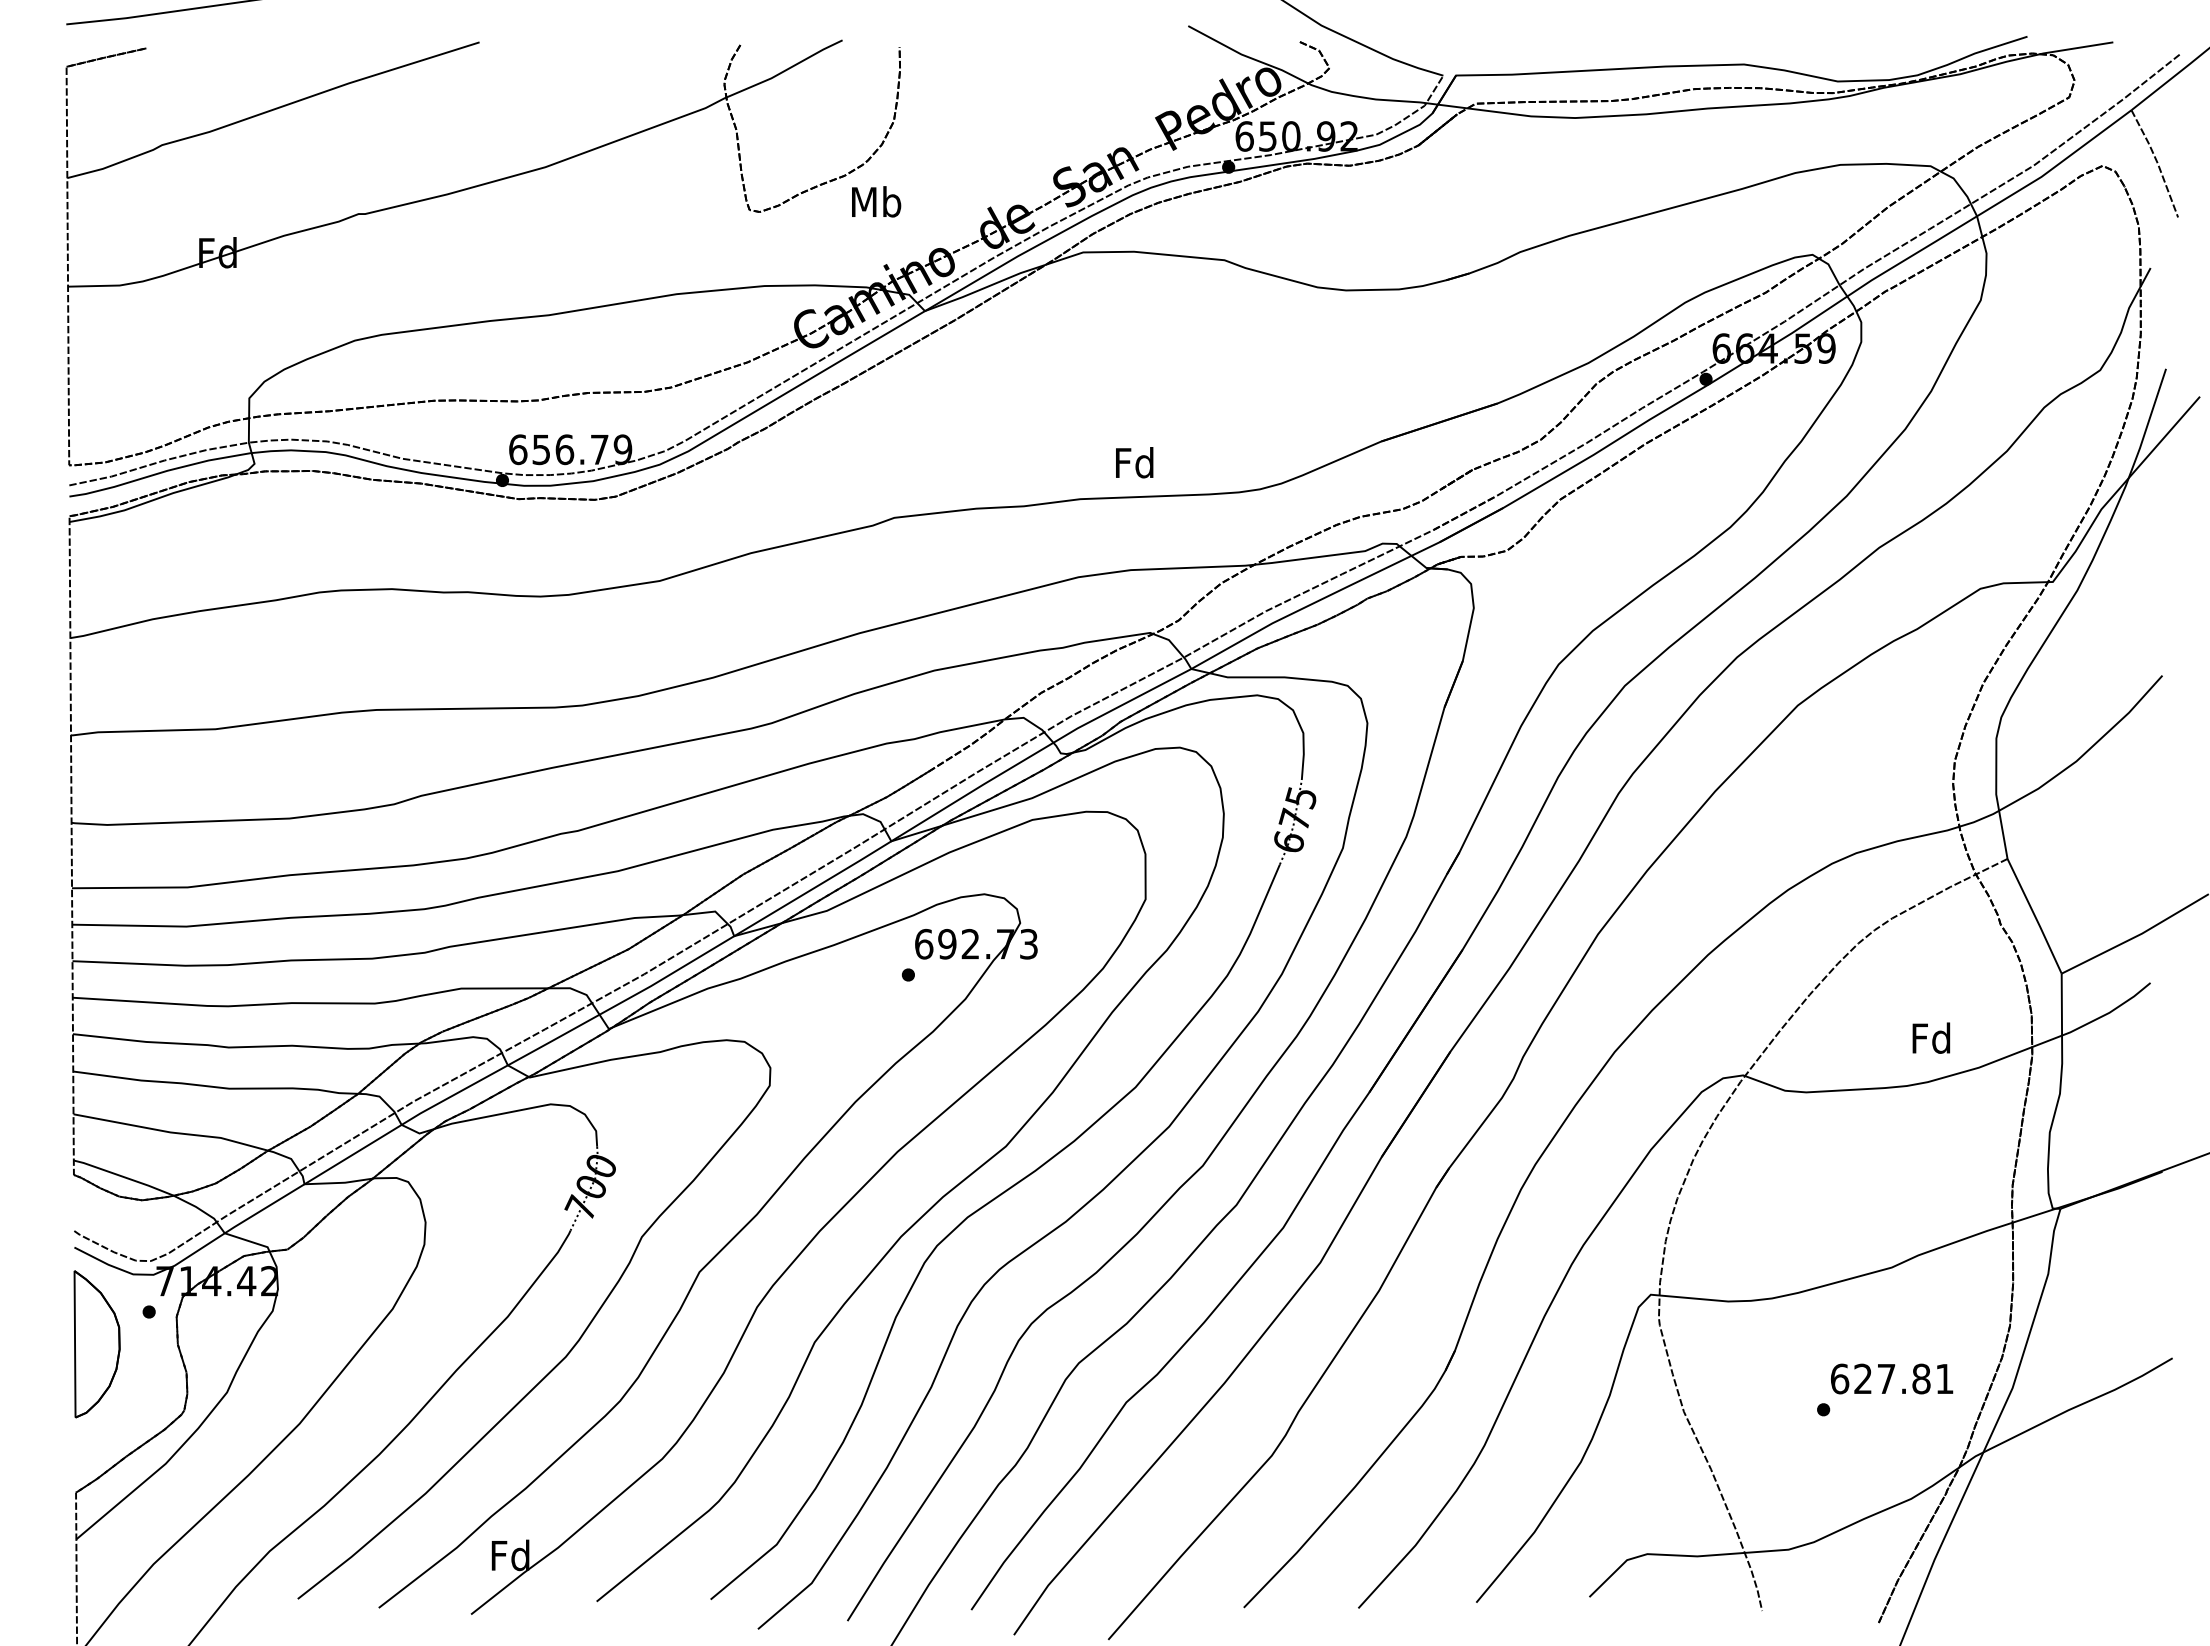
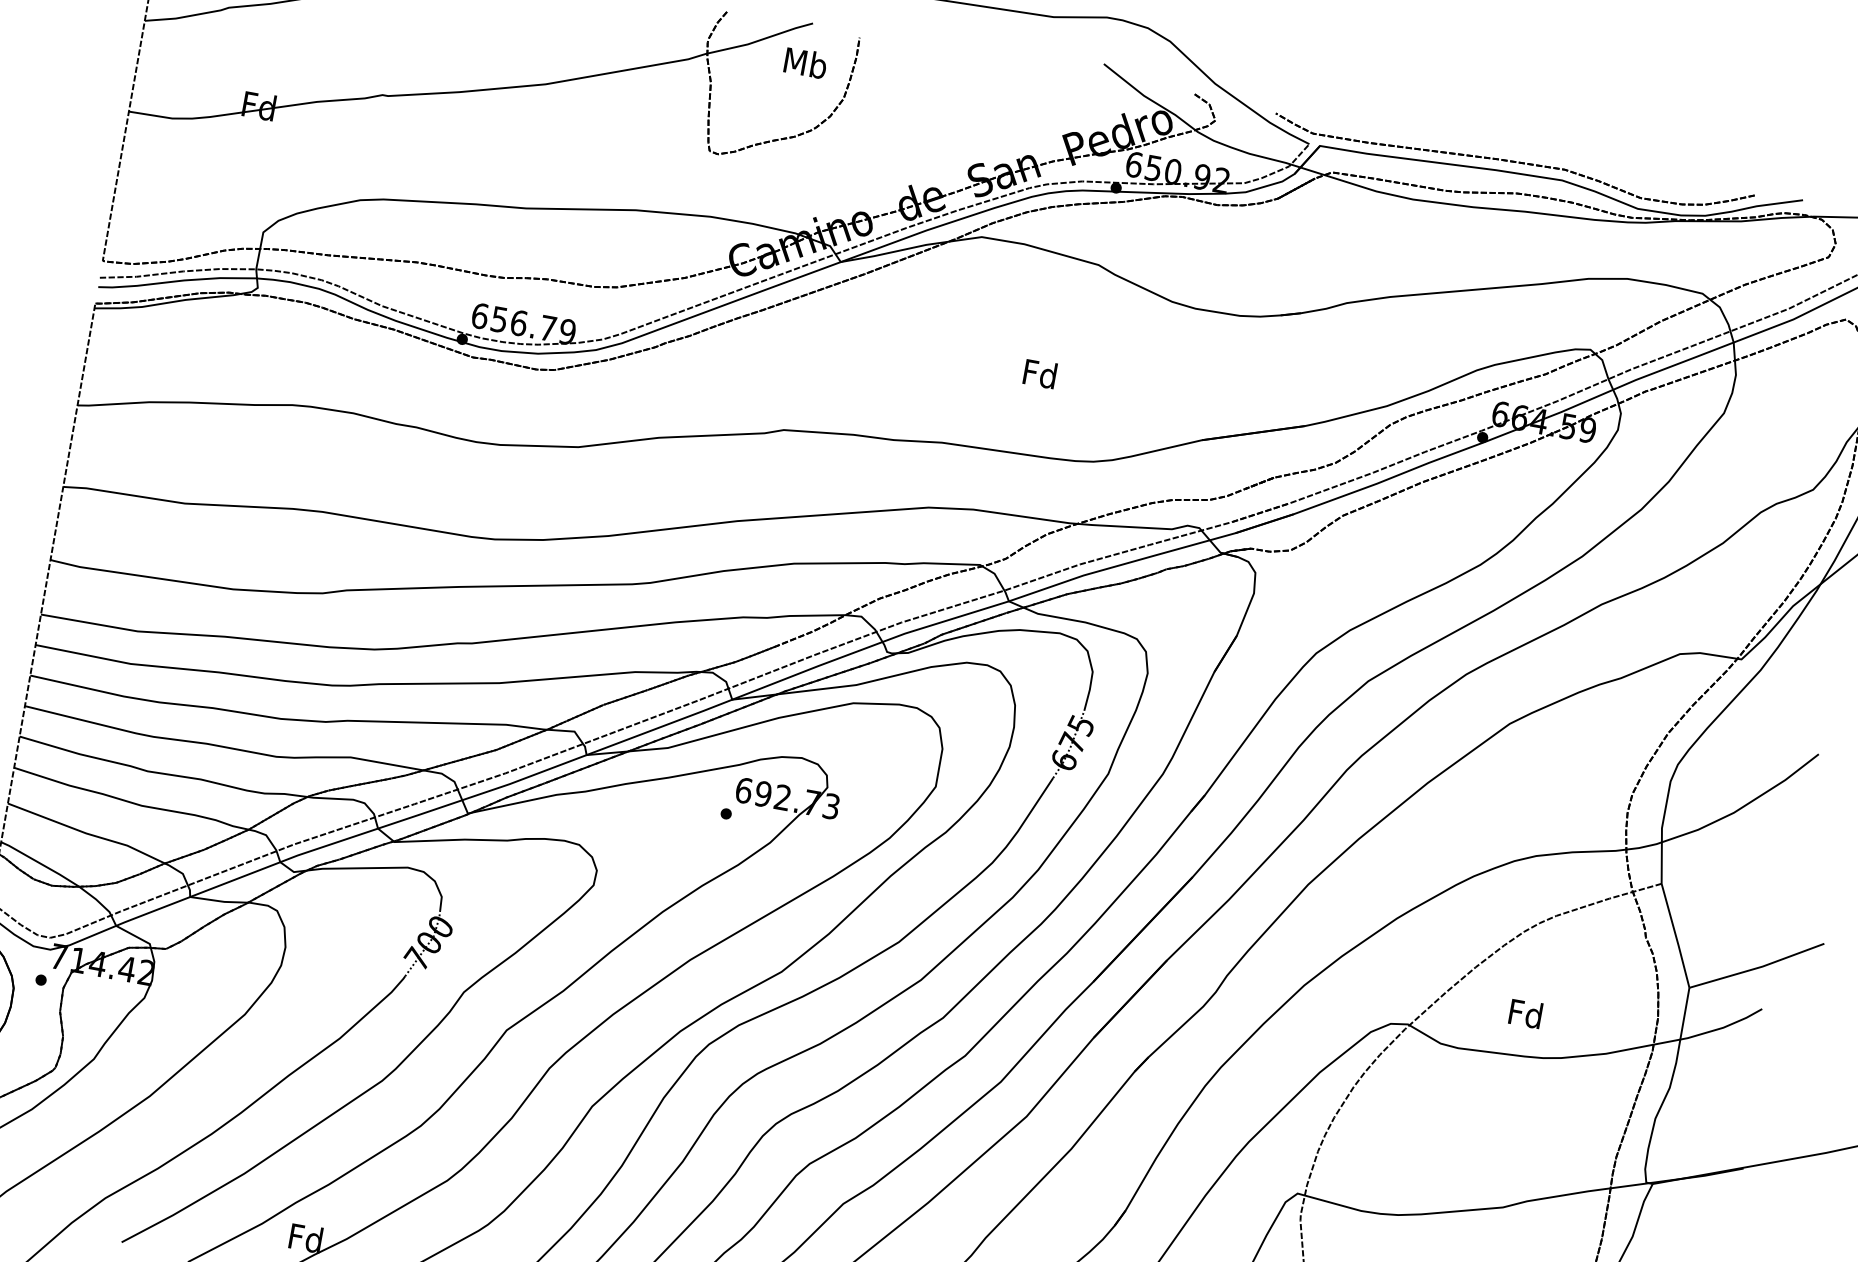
part: (1683, 54) -> (1513, 162), added
text: (876, 201) -> (805, 62), moved
text: (1134, 462) -> (1040, 373), moved
text: (1931, 1037) -> (1525, 1013), moved

